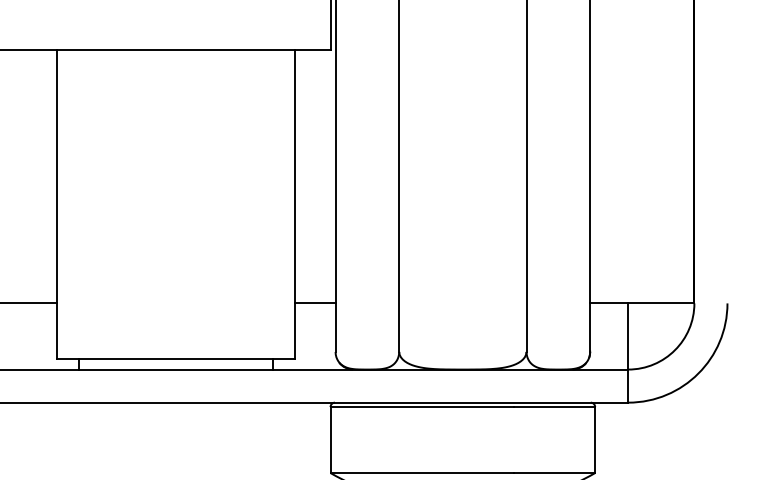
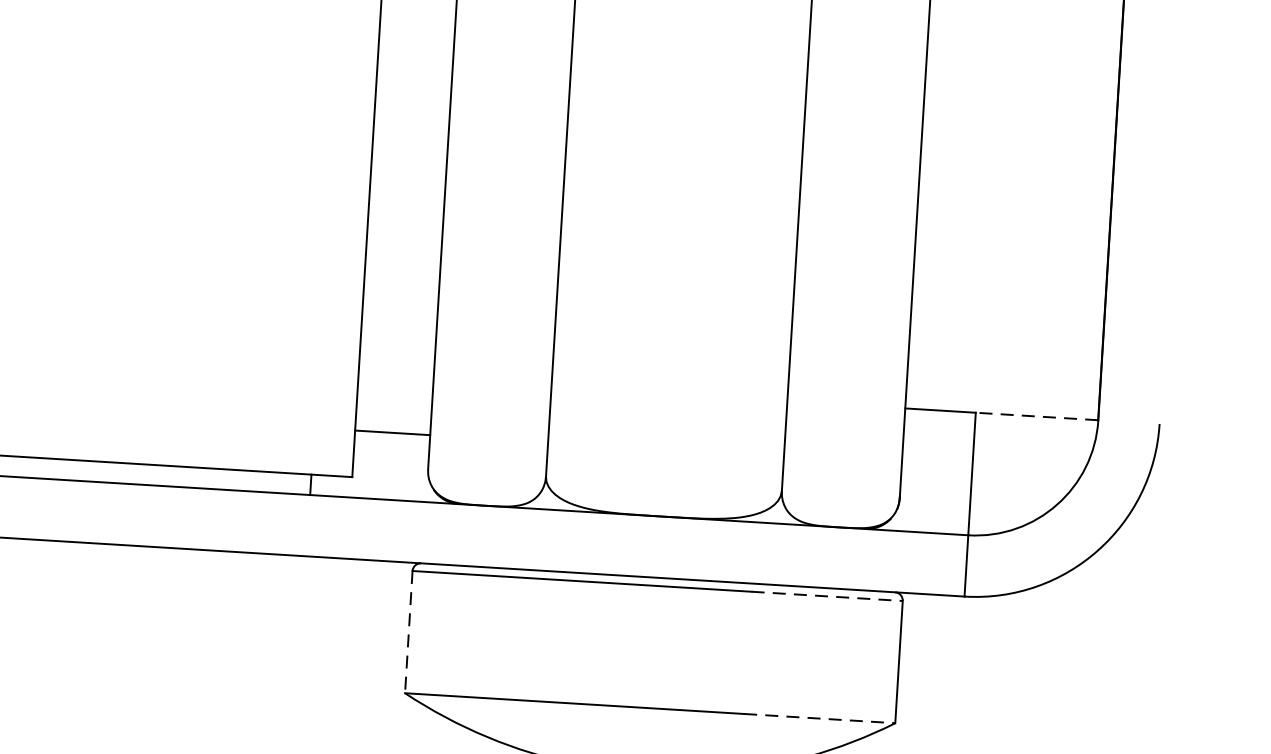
line: (315, 303) -> (393, 433), moved
line: (660, 303) -> (1035, 416), solid -> dashed
line: (554, 407) -> (827, 597), solid -> dashed
line: (330, 440) -> (408, 632), solid -> dashed
line: (554, 473) -> (819, 719), solid -> dashed

